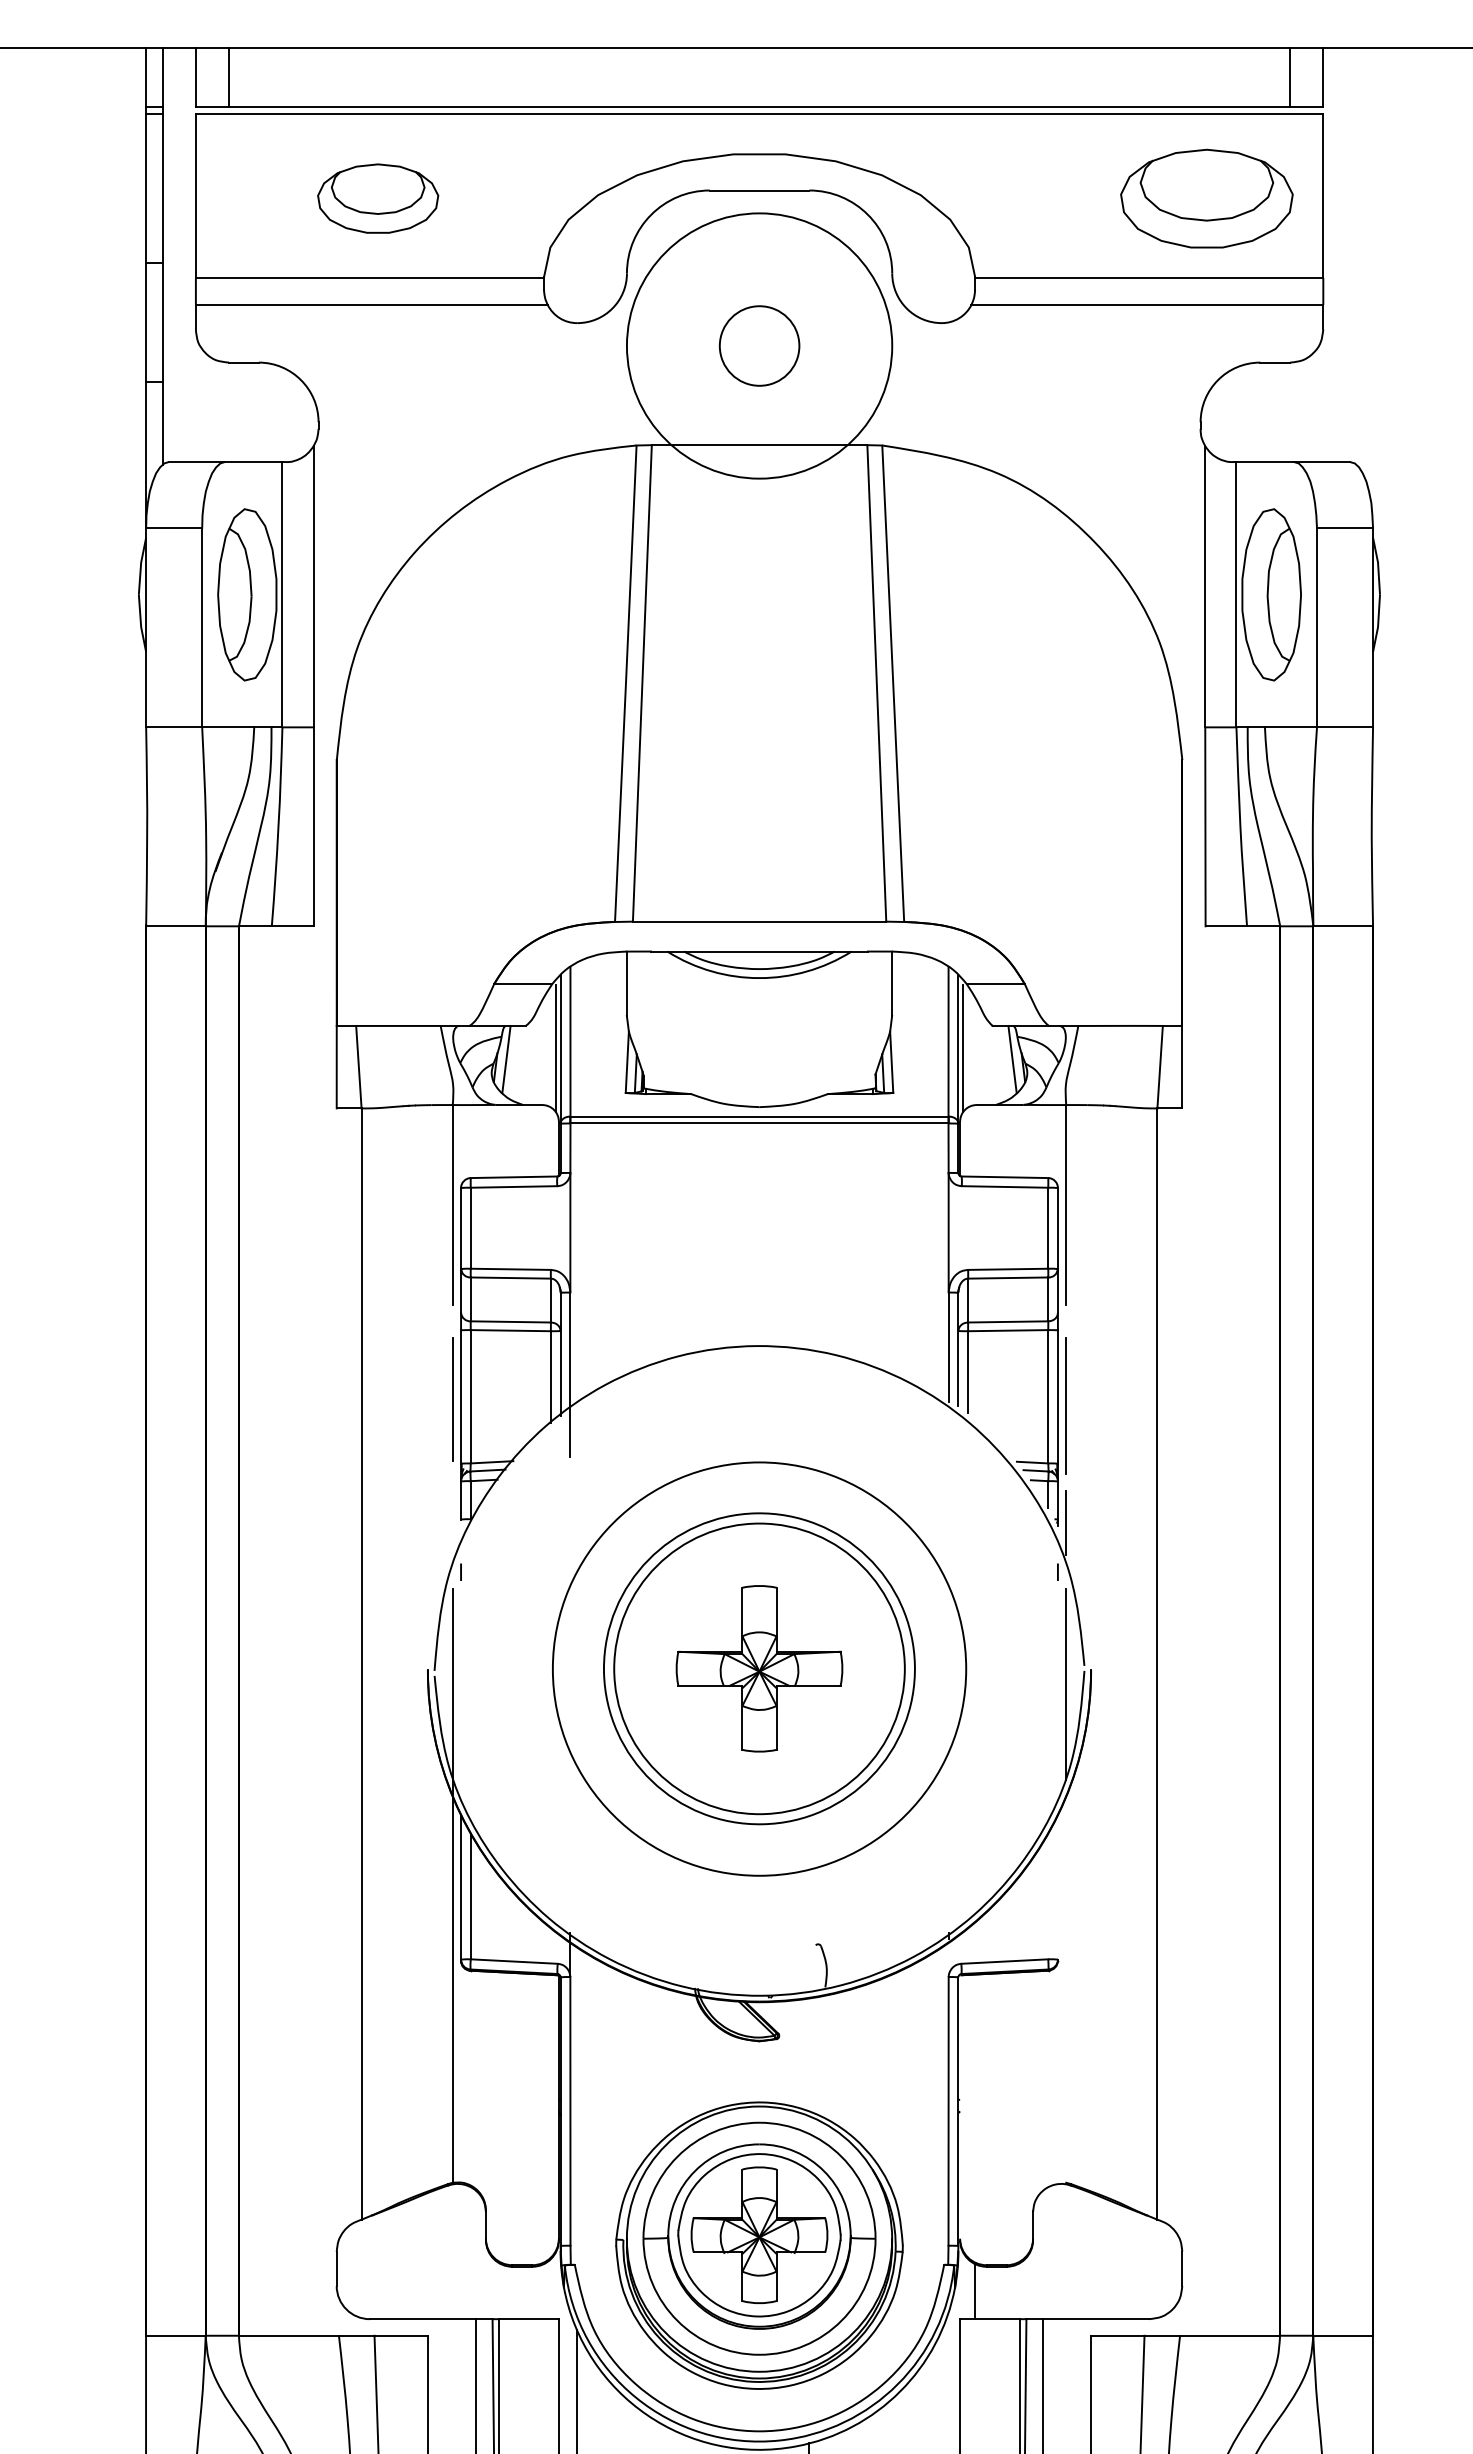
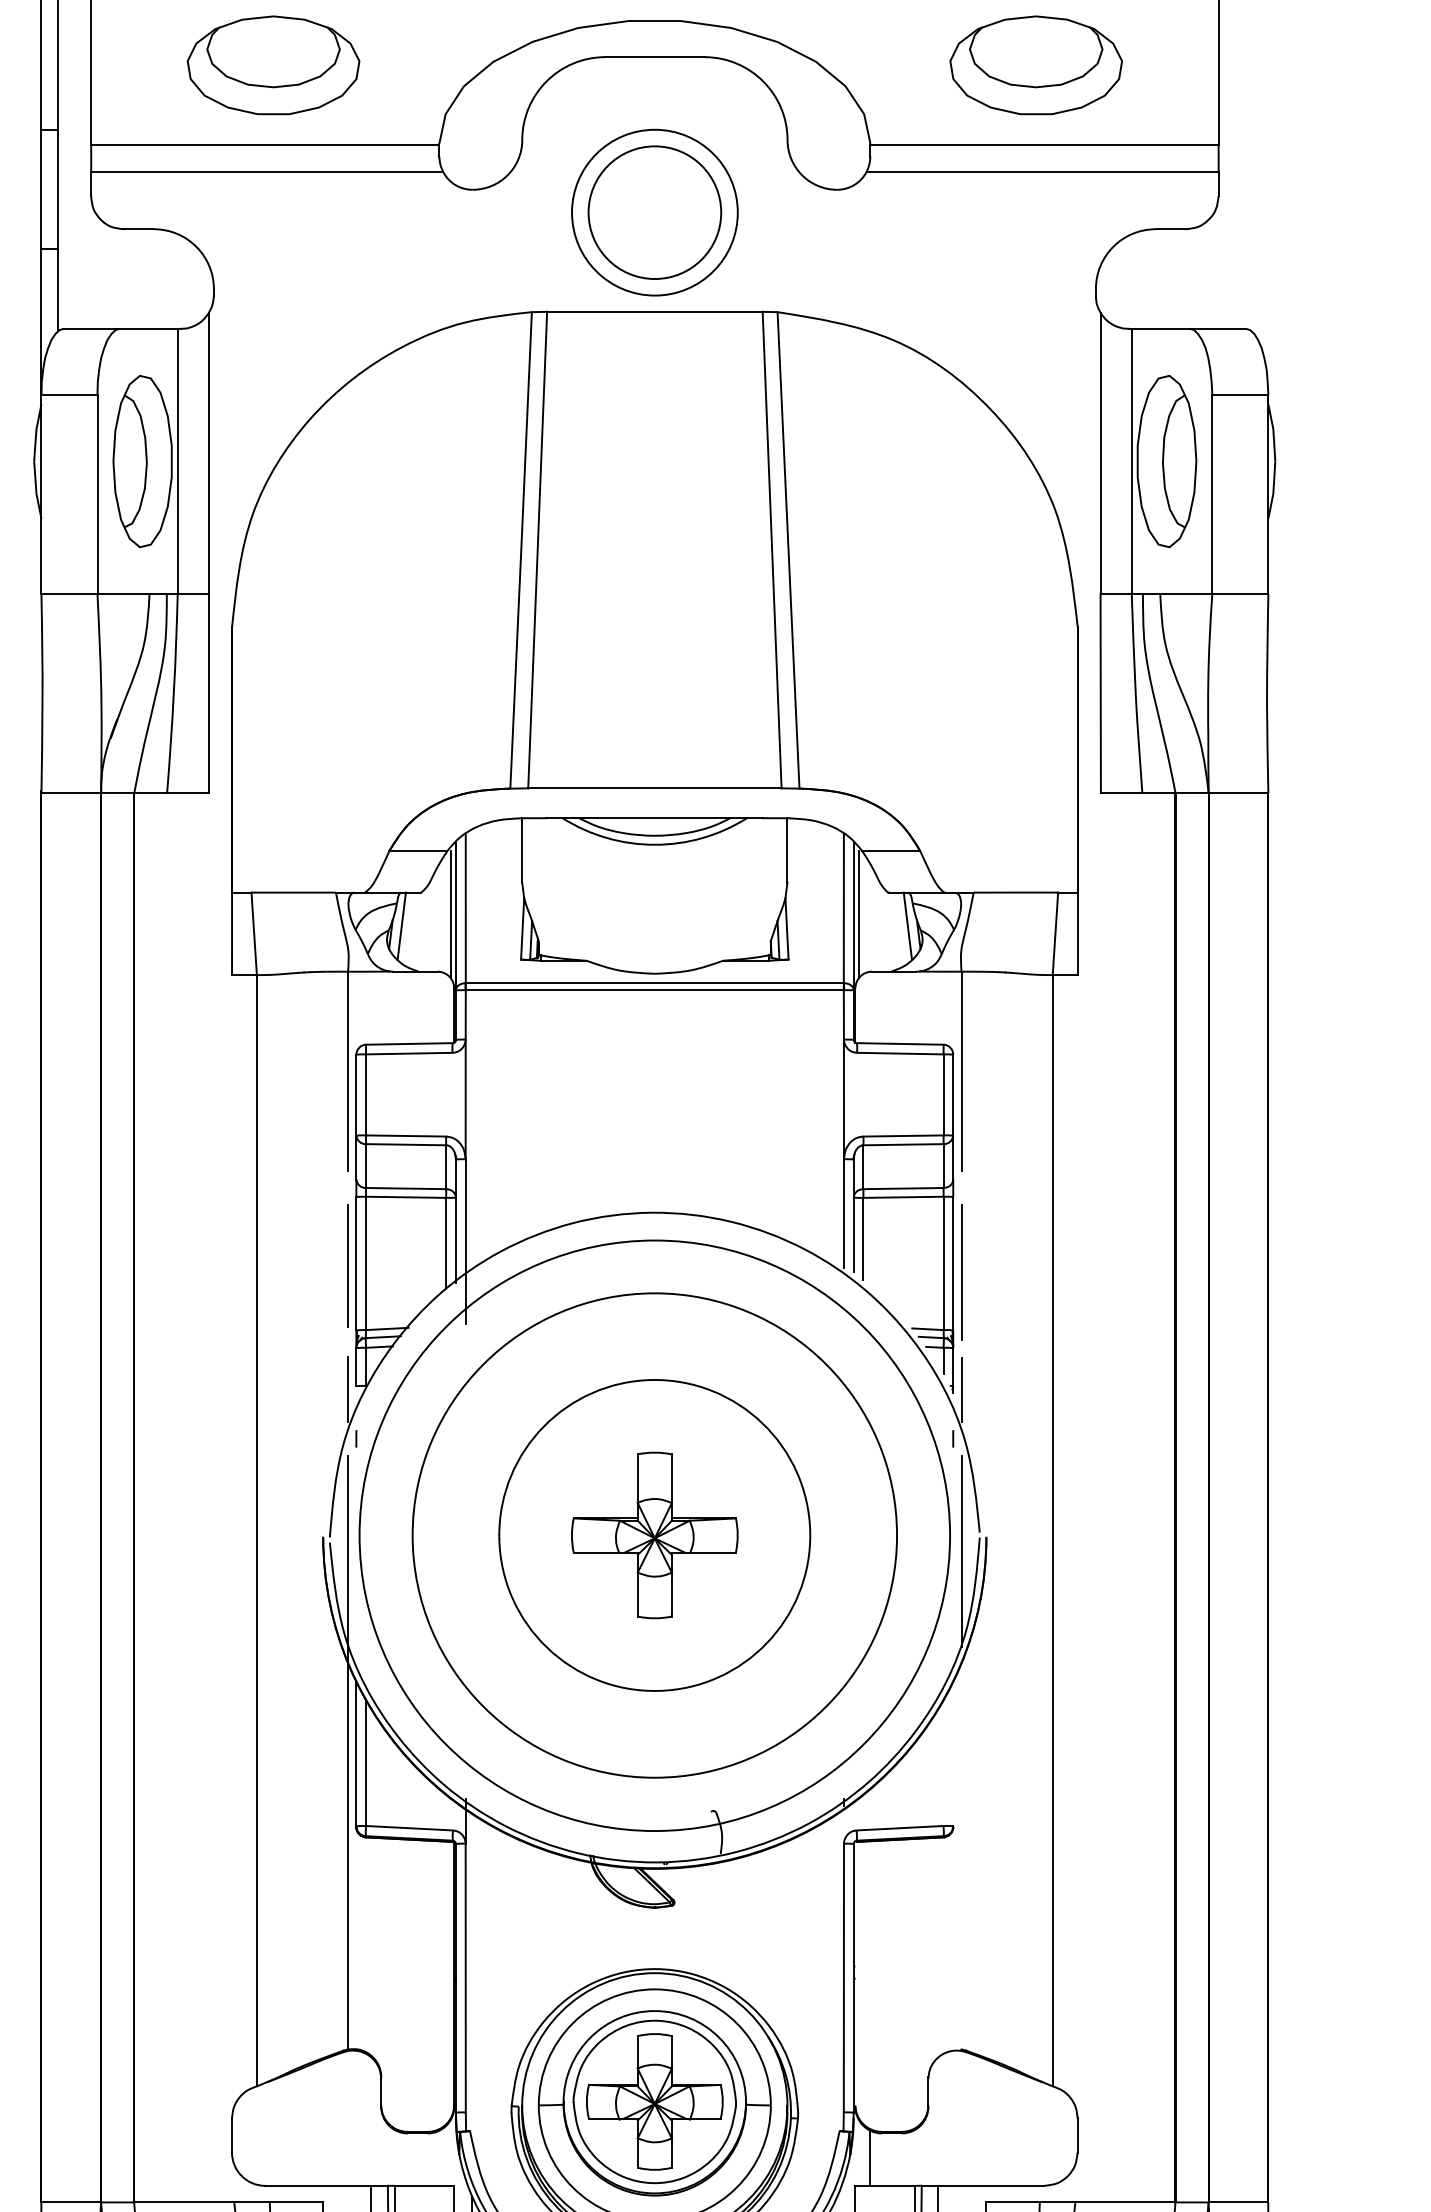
part: (377, 198) -> (272, 65), size x1.43
part: (1206, 198) -> (1035, 65), moved
circle: (759, 345) -> (654, 212), size x0.62
circle: (759, 345) -> (654, 212), size x1.67
line: (452, 1522) -> (347, 1389), added
circle: (759, 1668) -> (654, 1535), size x1.43
circle: (759, 1668) -> (654, 1535), size x1.67

